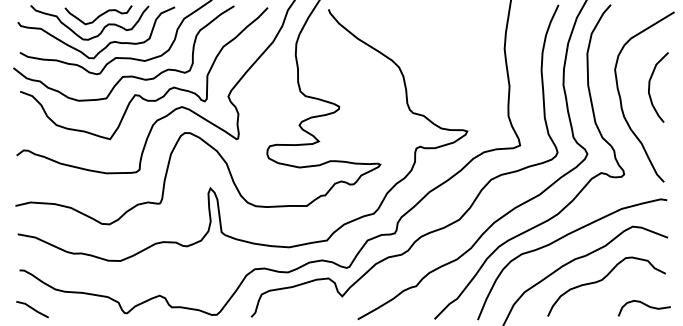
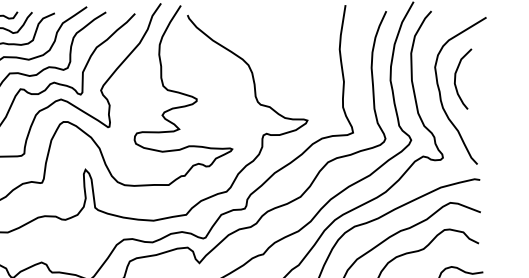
curve: (650, 86) -> (456, 78), moved

